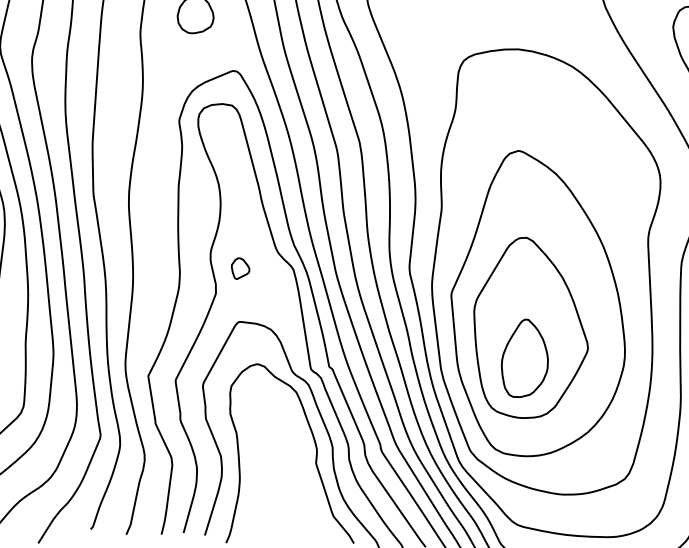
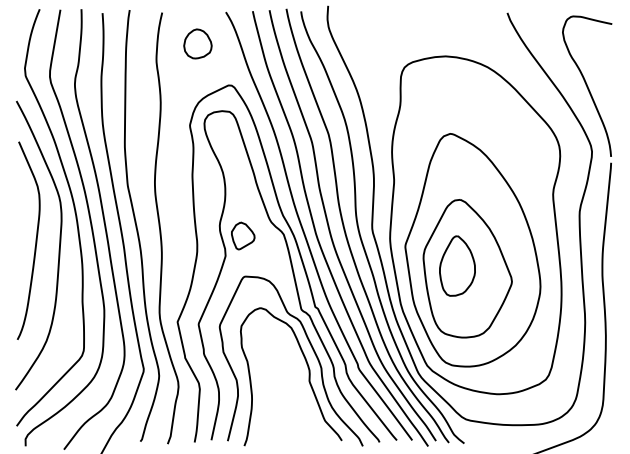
part: (240, 268) -> (243, 235), size x1.67
part: (525, 357) -> (457, 265), moved

